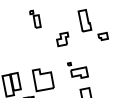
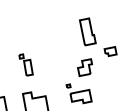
part: (35, 18) -> (26, 64), moved
part: (62, 39) -> (84, 67), moved

